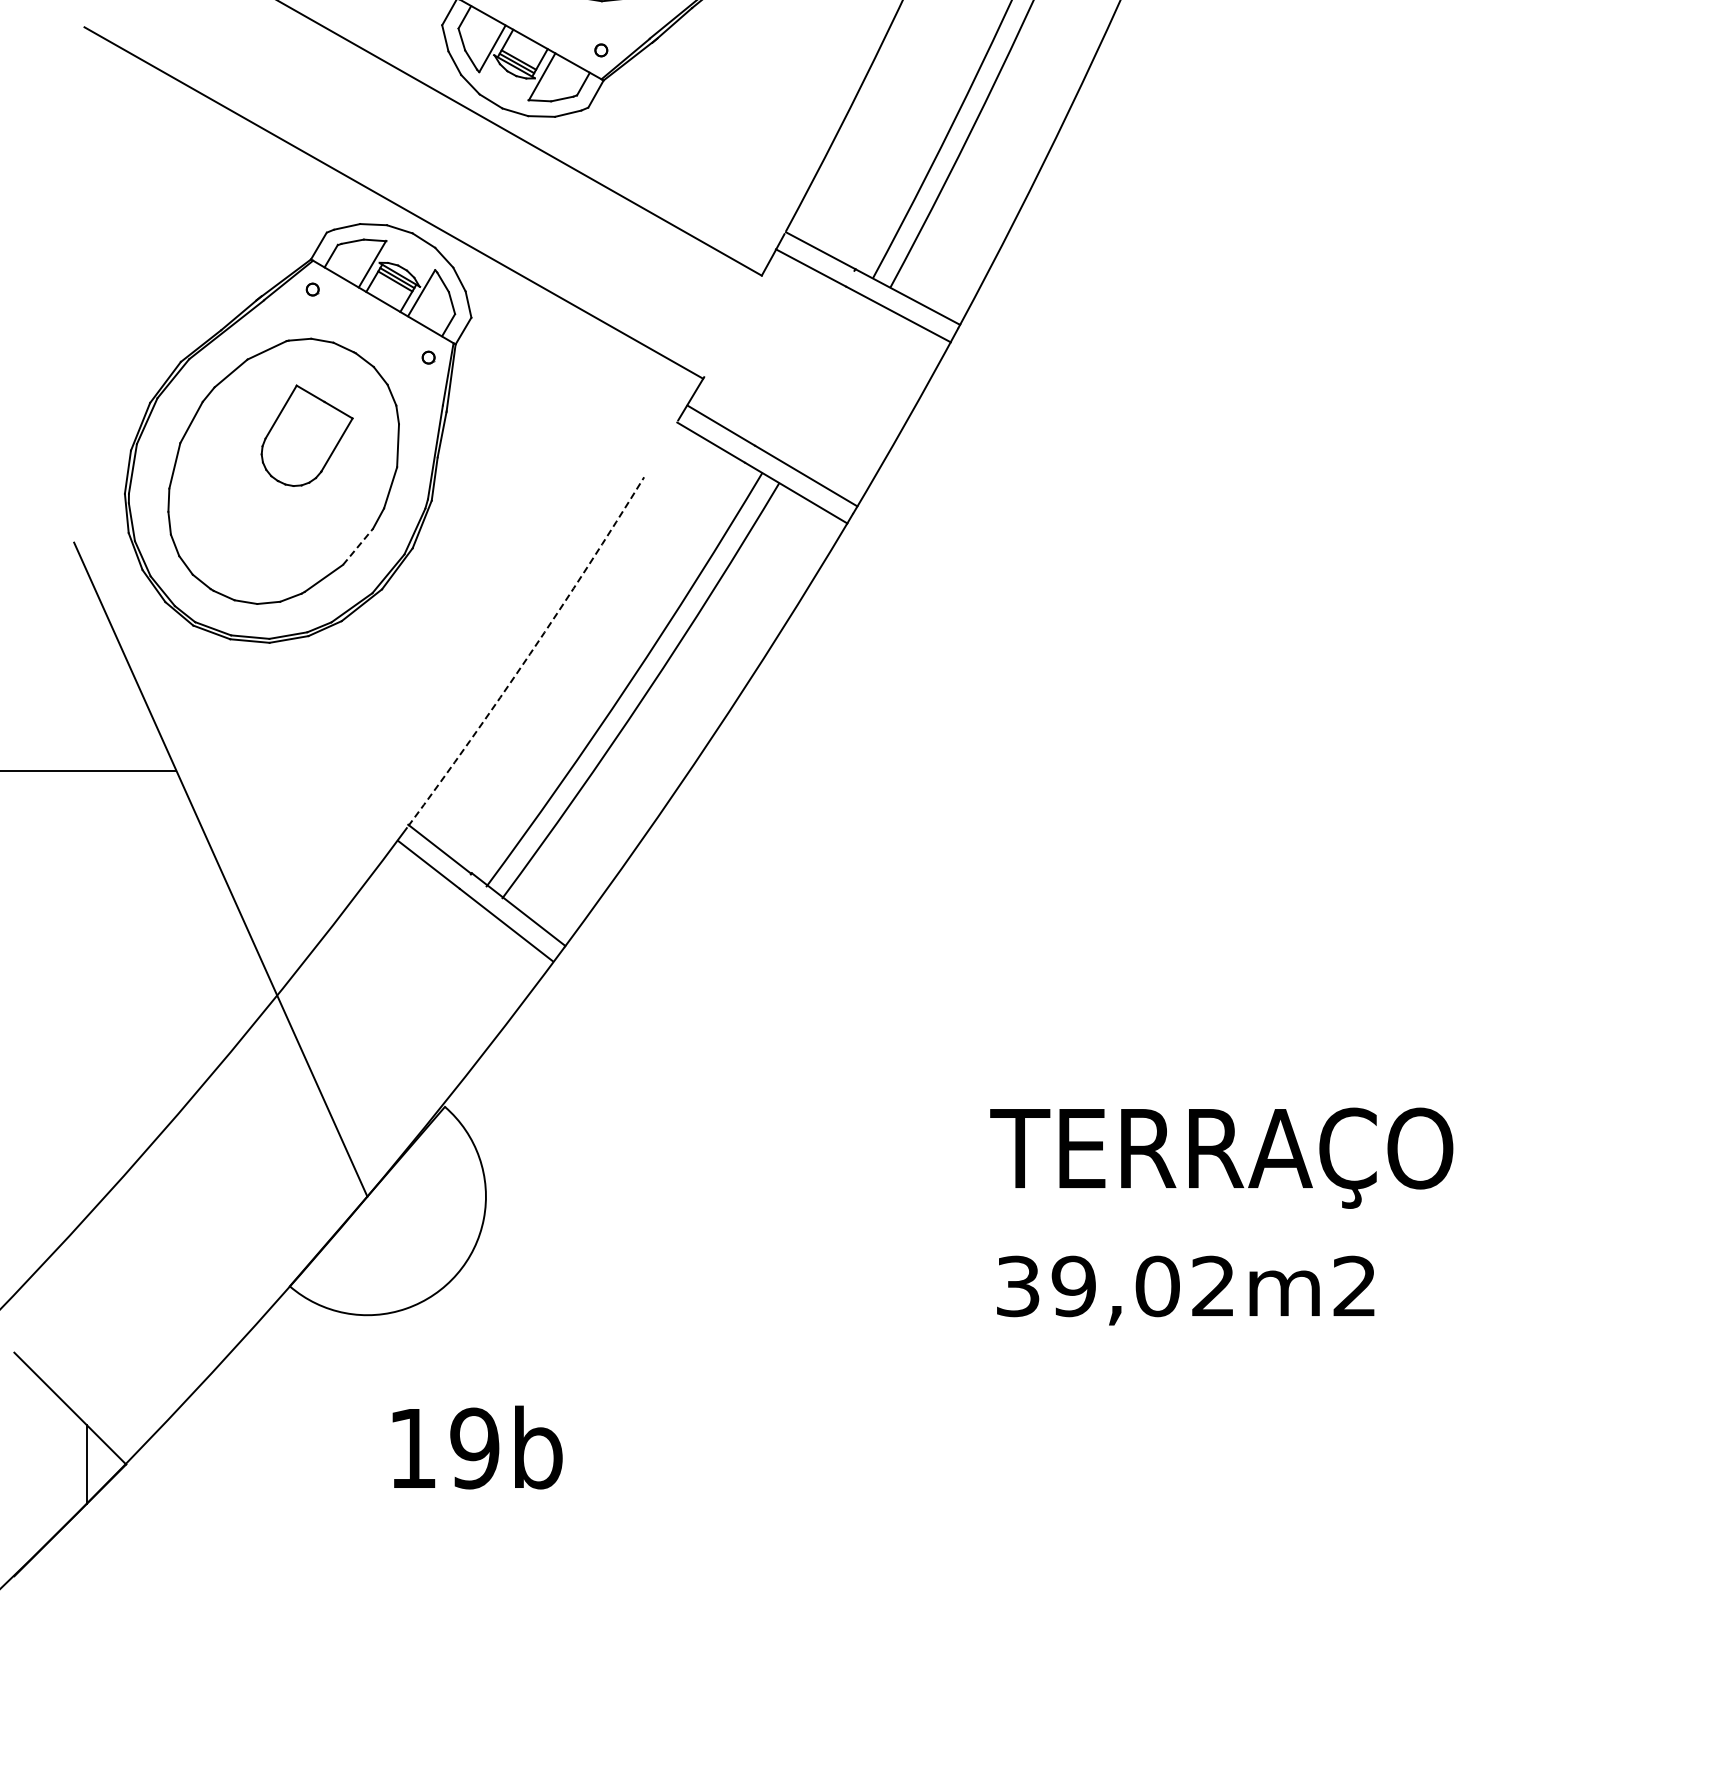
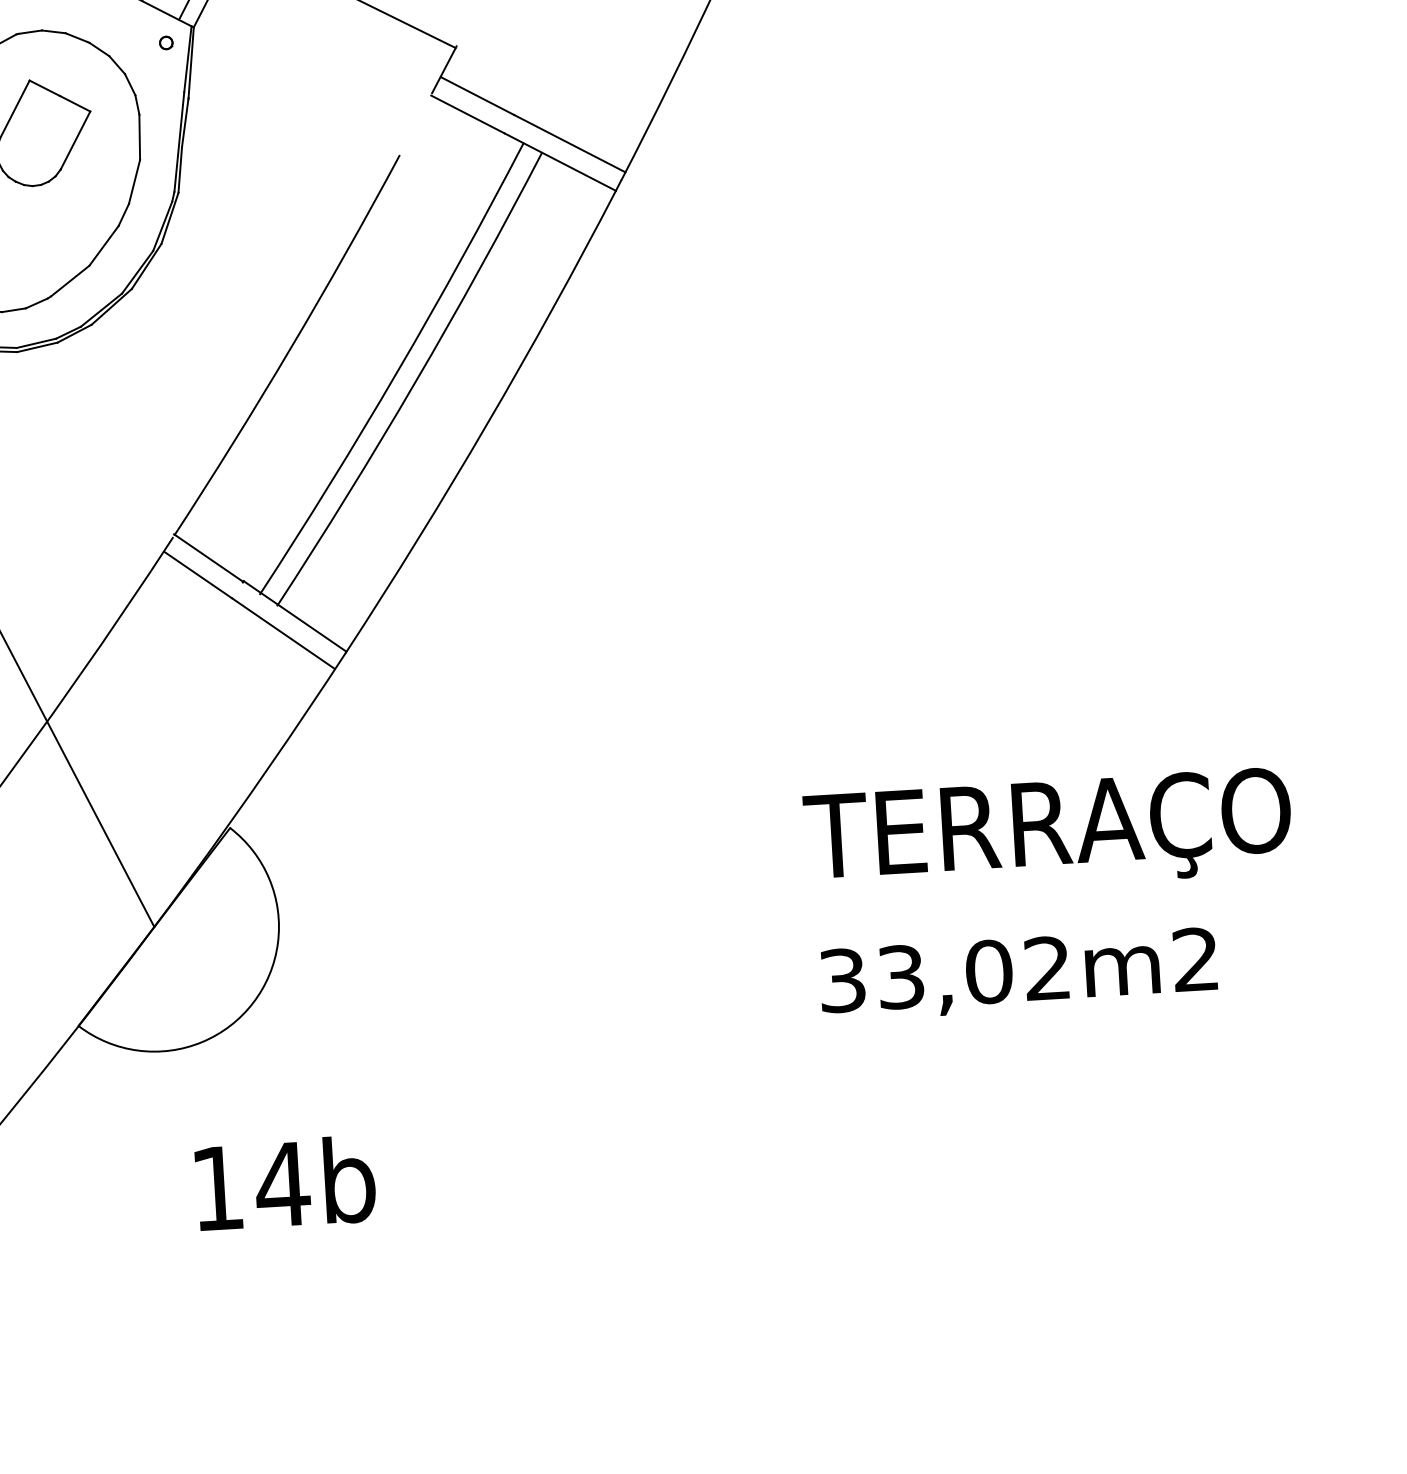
line: (358, 546) -> (104, 245), dashed -> solid
arc: (529, 654) -> (290, 348), dashed -> solid
text: (1073, 1286) -> (900, 977), 39,02m2 -> 33,02m2
text: (474, 1448) -> (282, 1184), 19b -> 14b

